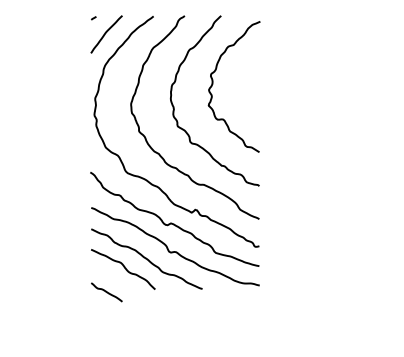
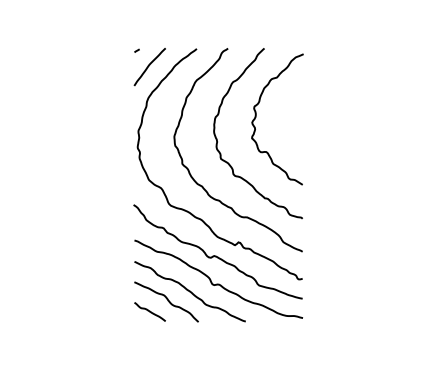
curve: (106, 291) -> (149, 311), moved

